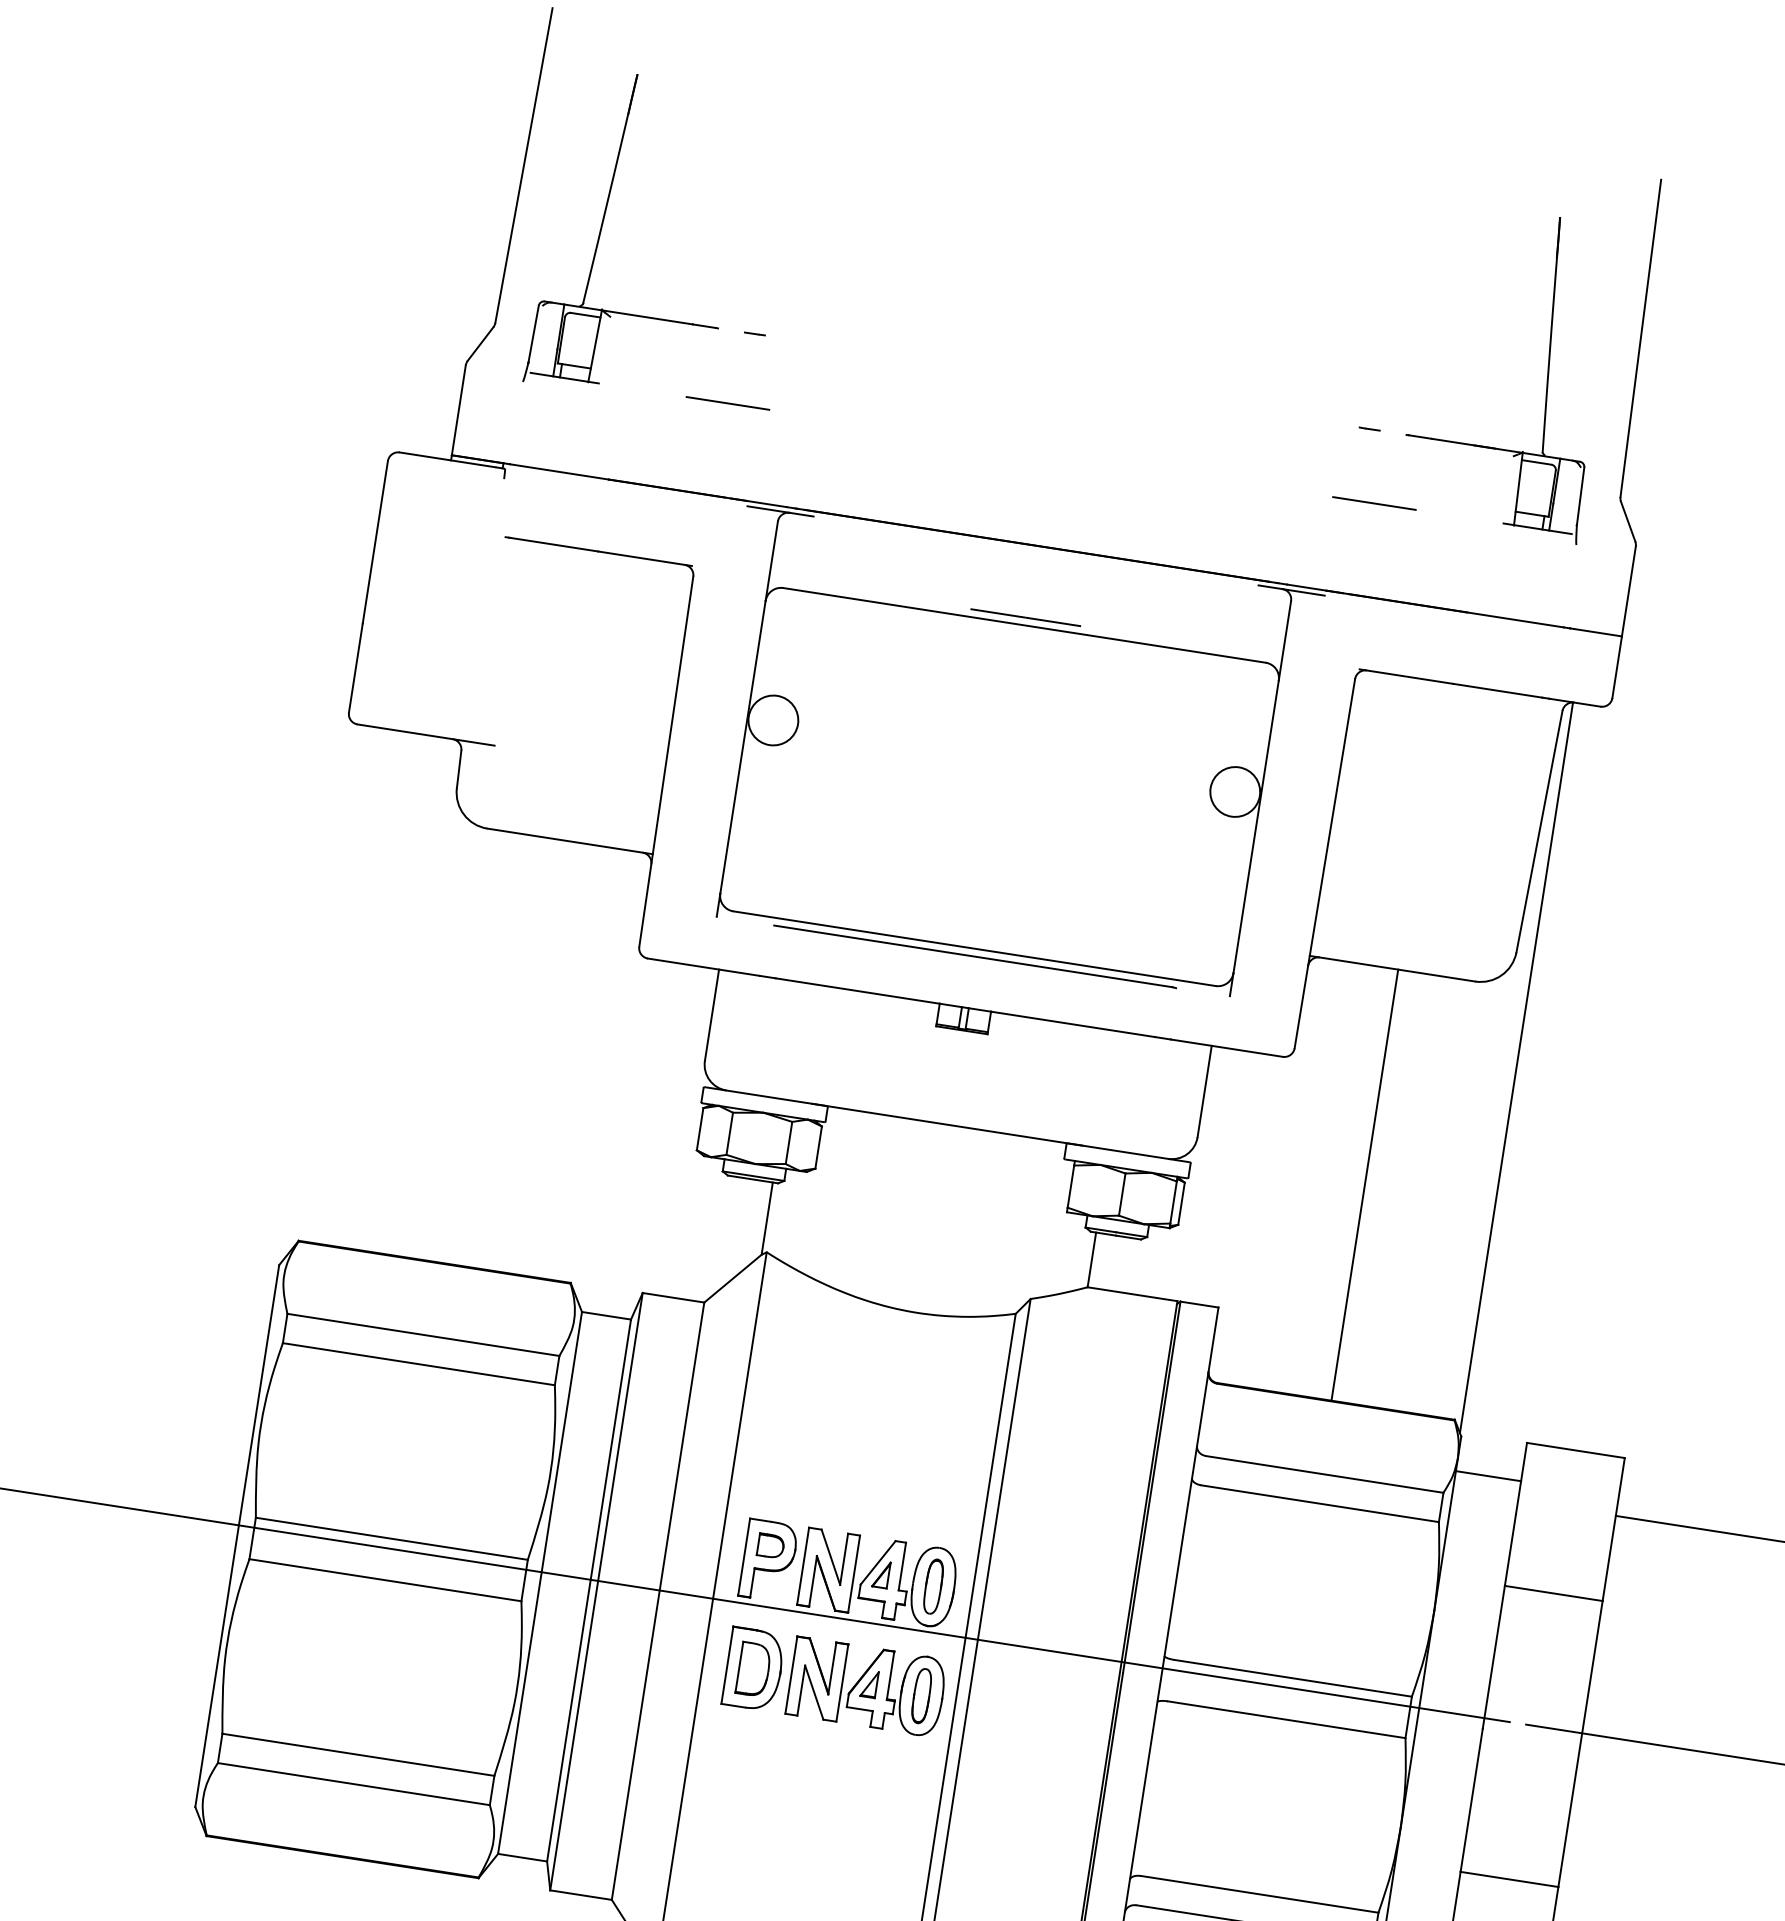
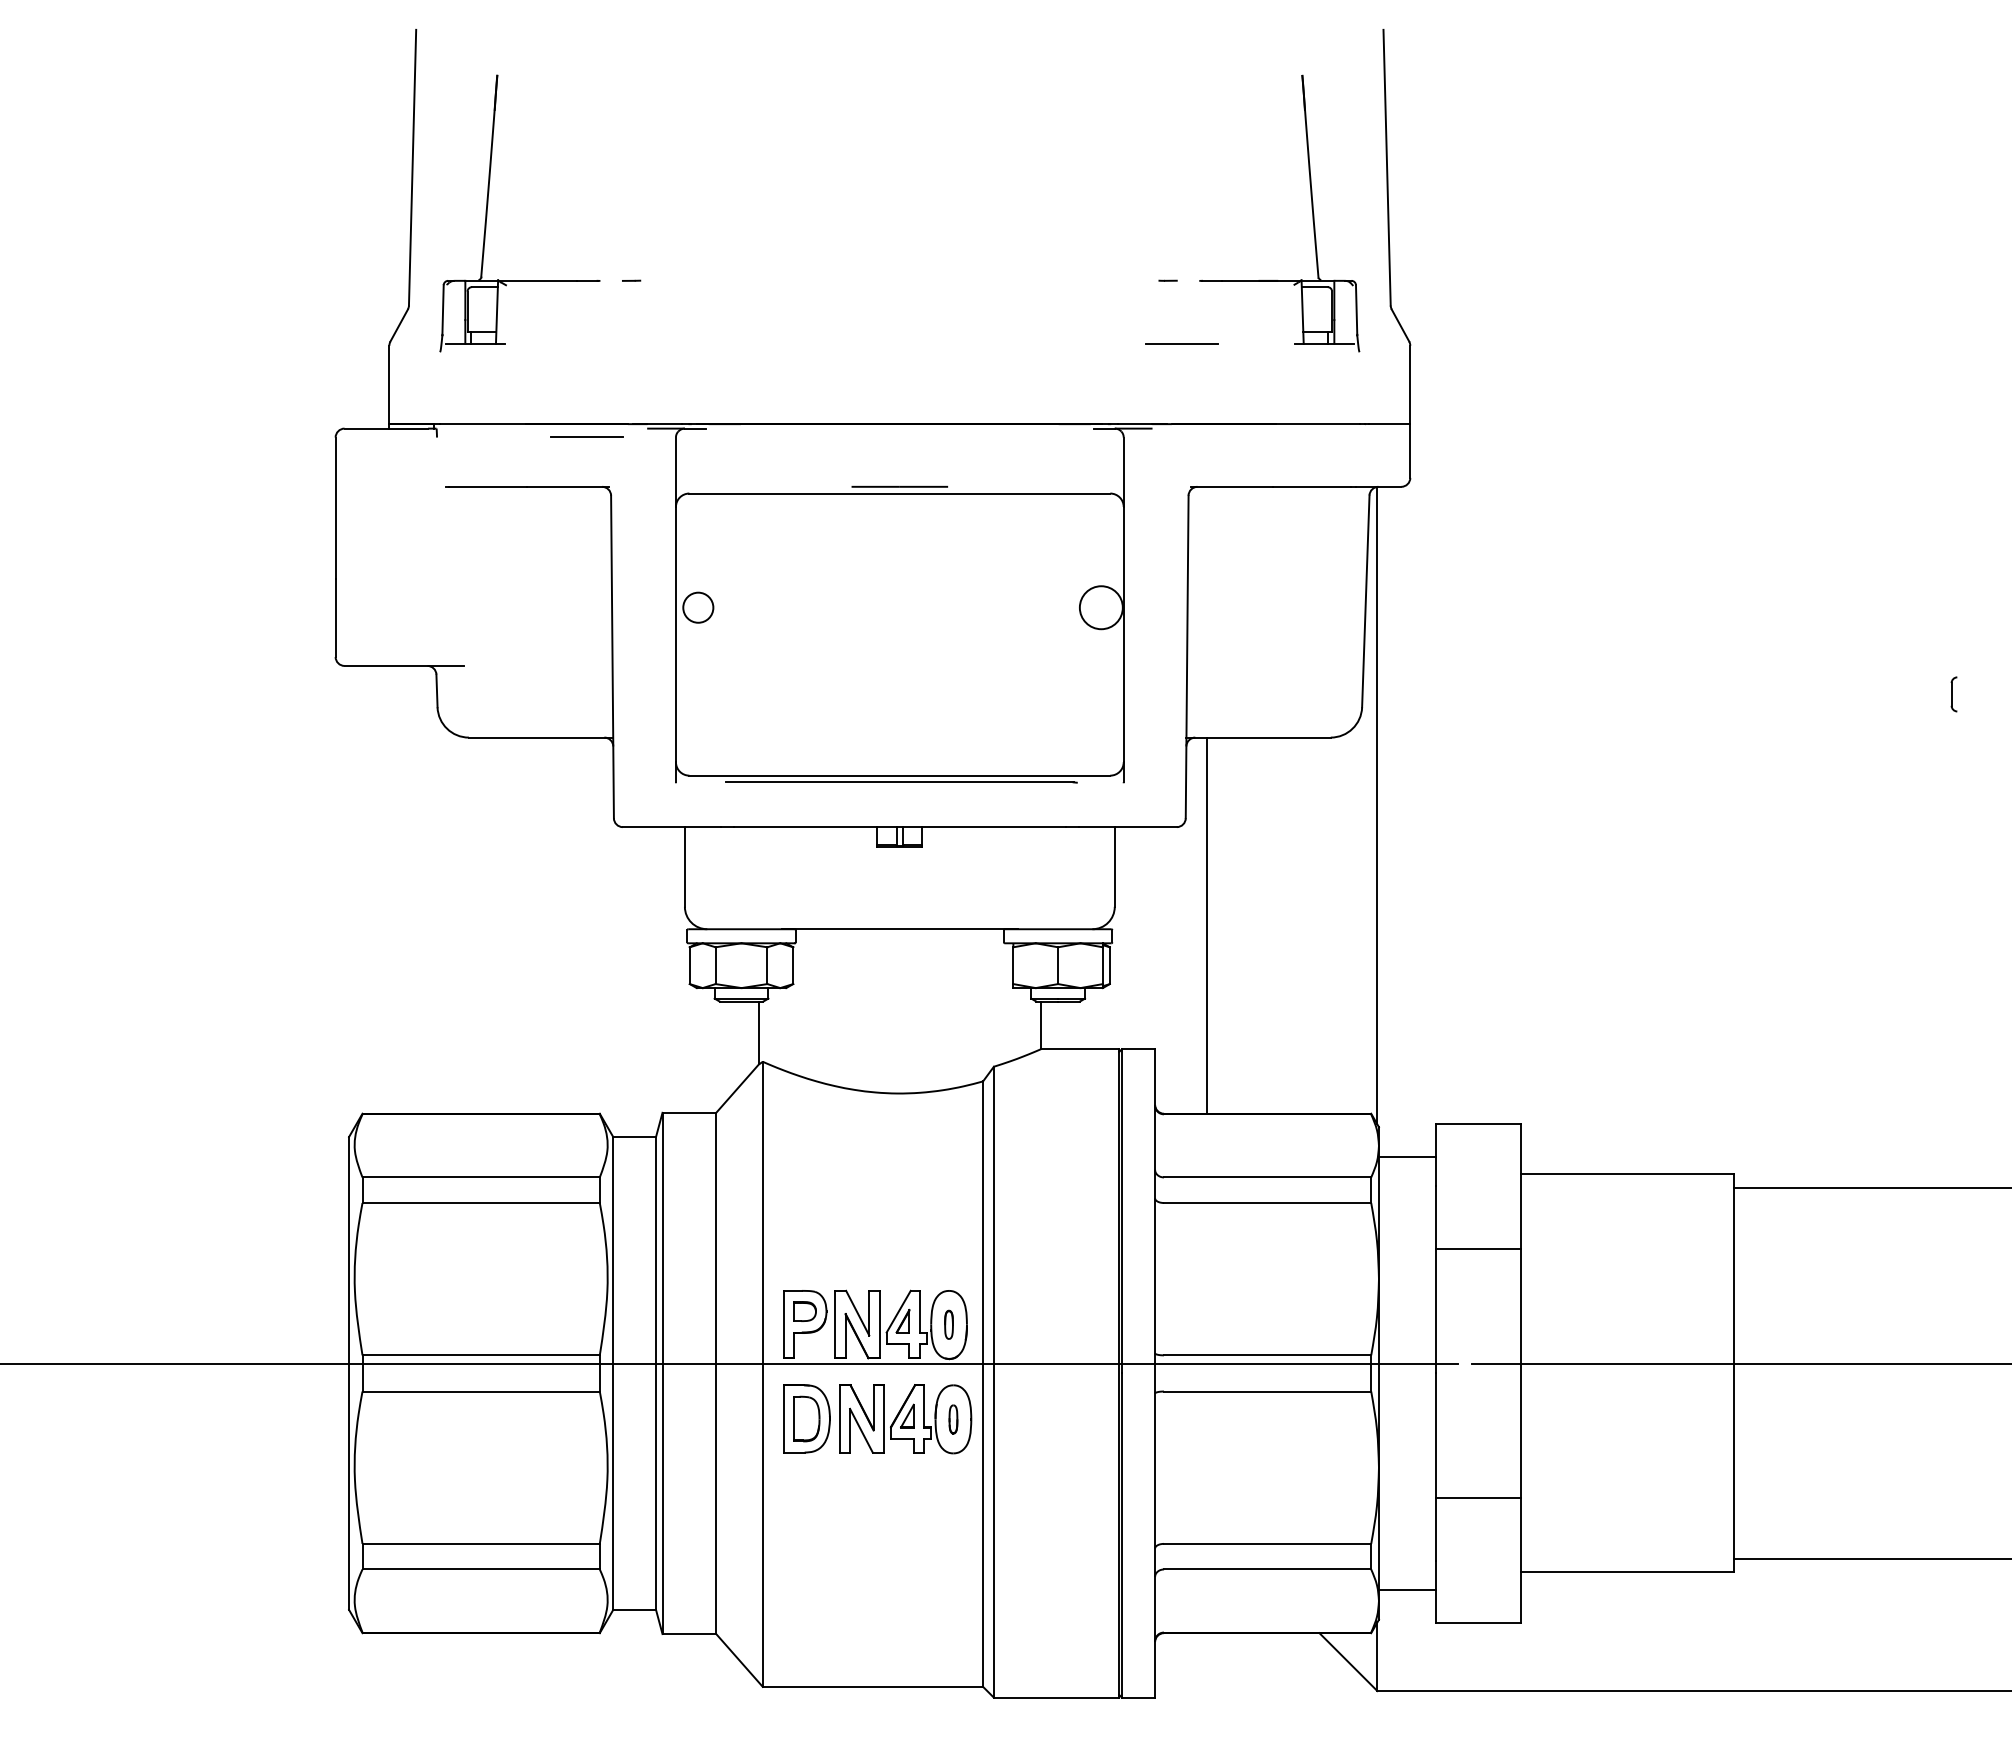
line: (727, 403) -> (586, 436), moved
circle: (772, 720) -> (697, 607), size x0.7
line: (1364, 1184) -> (1206, 925), moved
part: (932, 1586) -> (948, 1324), size x0.6
part: (921, 1696) -> (953, 1419), size x0.6

